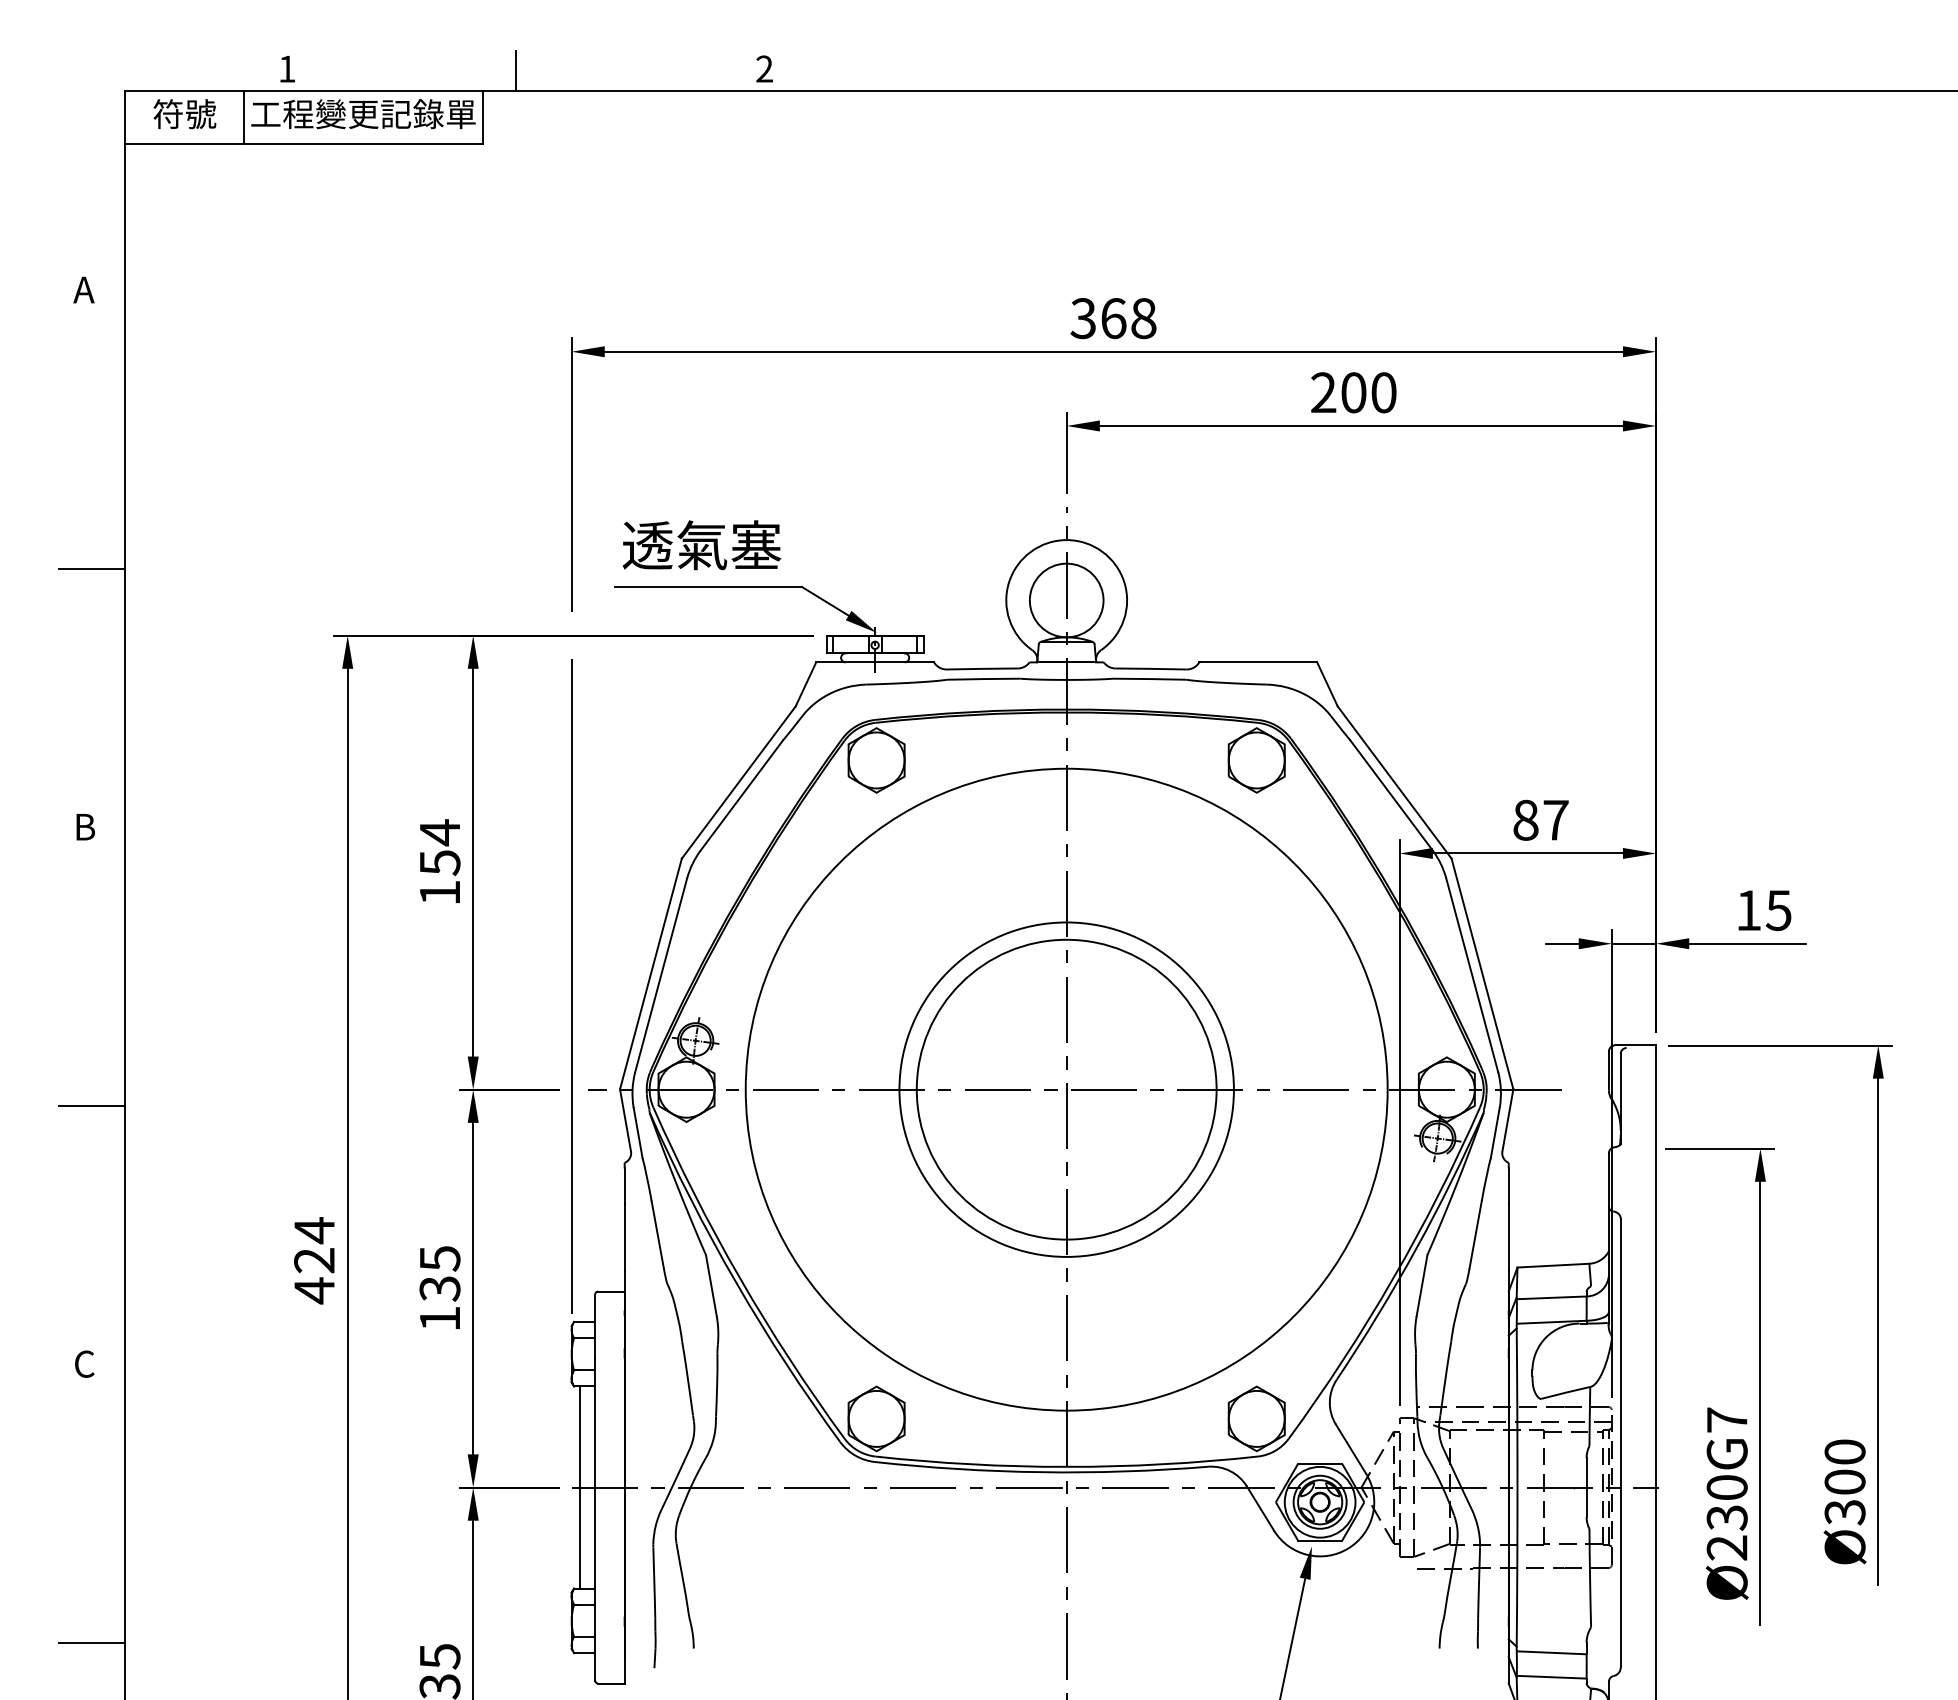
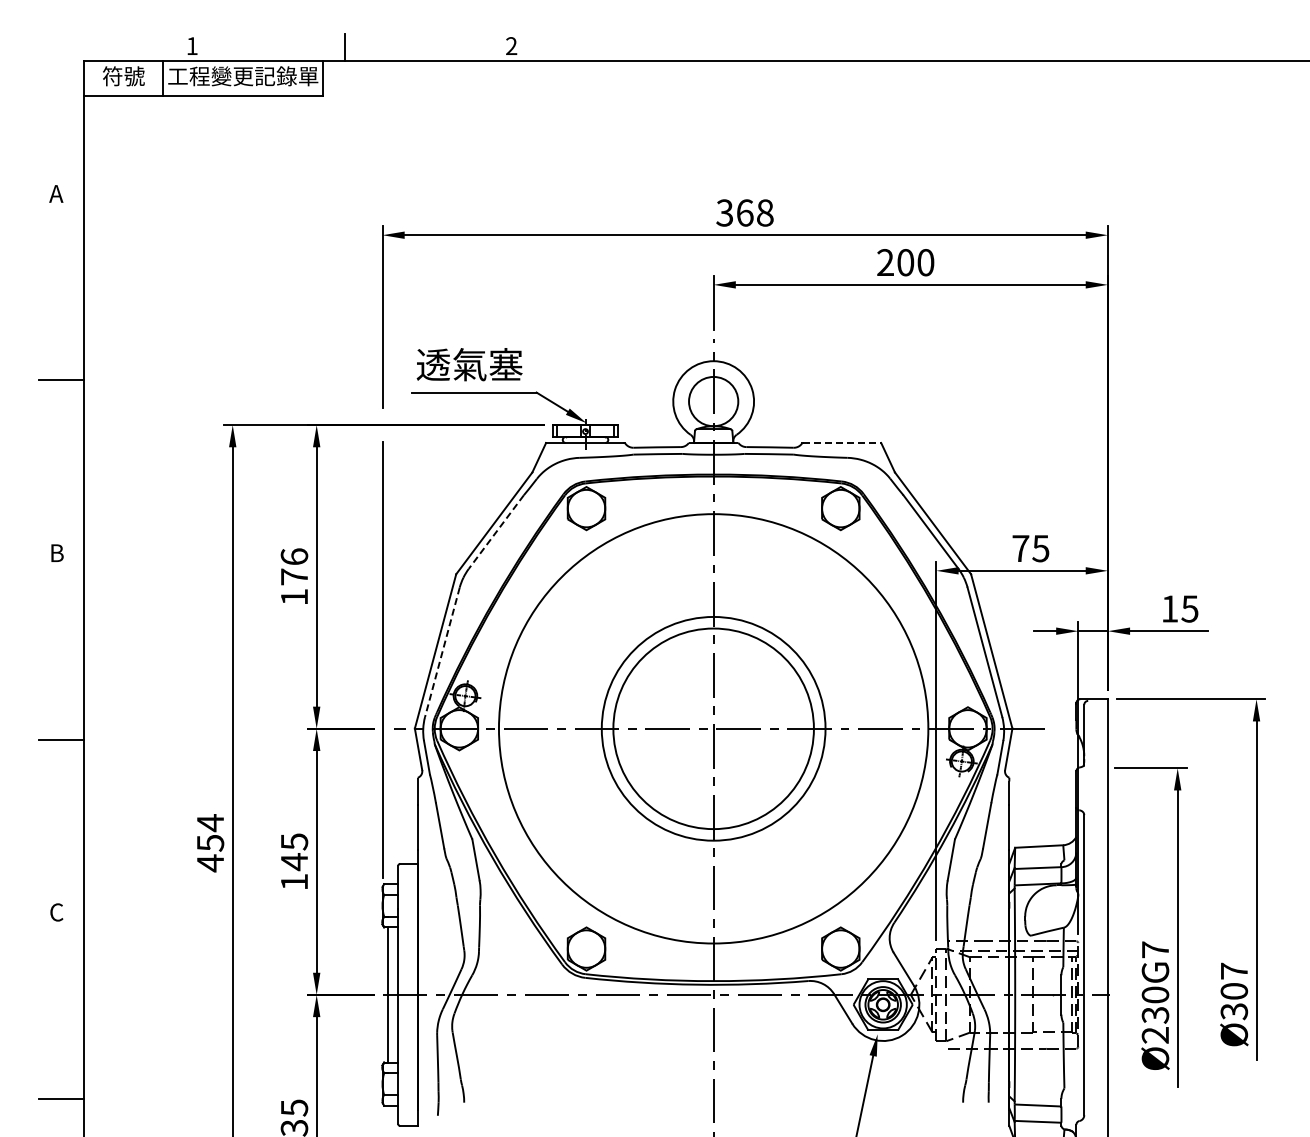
line: (1259, 663) -> (842, 443), solid -> dashed
line: (742, 796) -> (496, 532), solid -> dashed
text: (1540, 820) -> (1030, 548), 87 -> 75
text: (440, 847) -> (294, 566), 154 -> 176
line: (661, 975) -> (442, 652), solid -> dashed
text: (314, 1259) -> (210, 842), 424 -> 454
text: (440, 1289) -> (294, 862), 135 -> 145
text: (1845, 1450) -> (1234, 970), Ø300 -> Ø307

